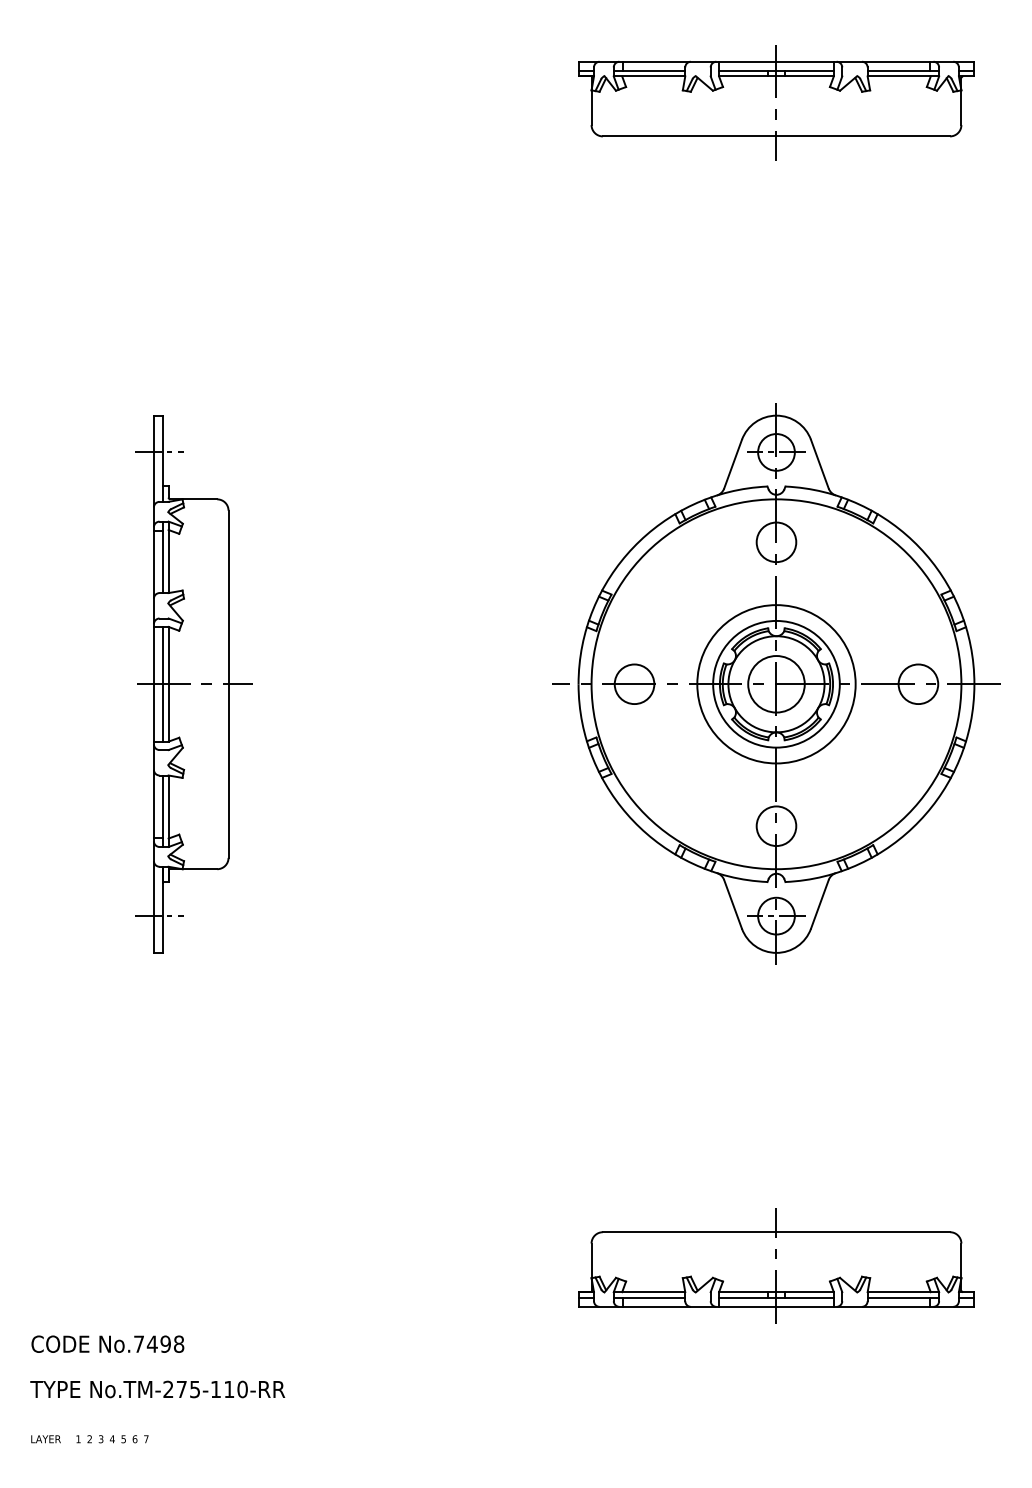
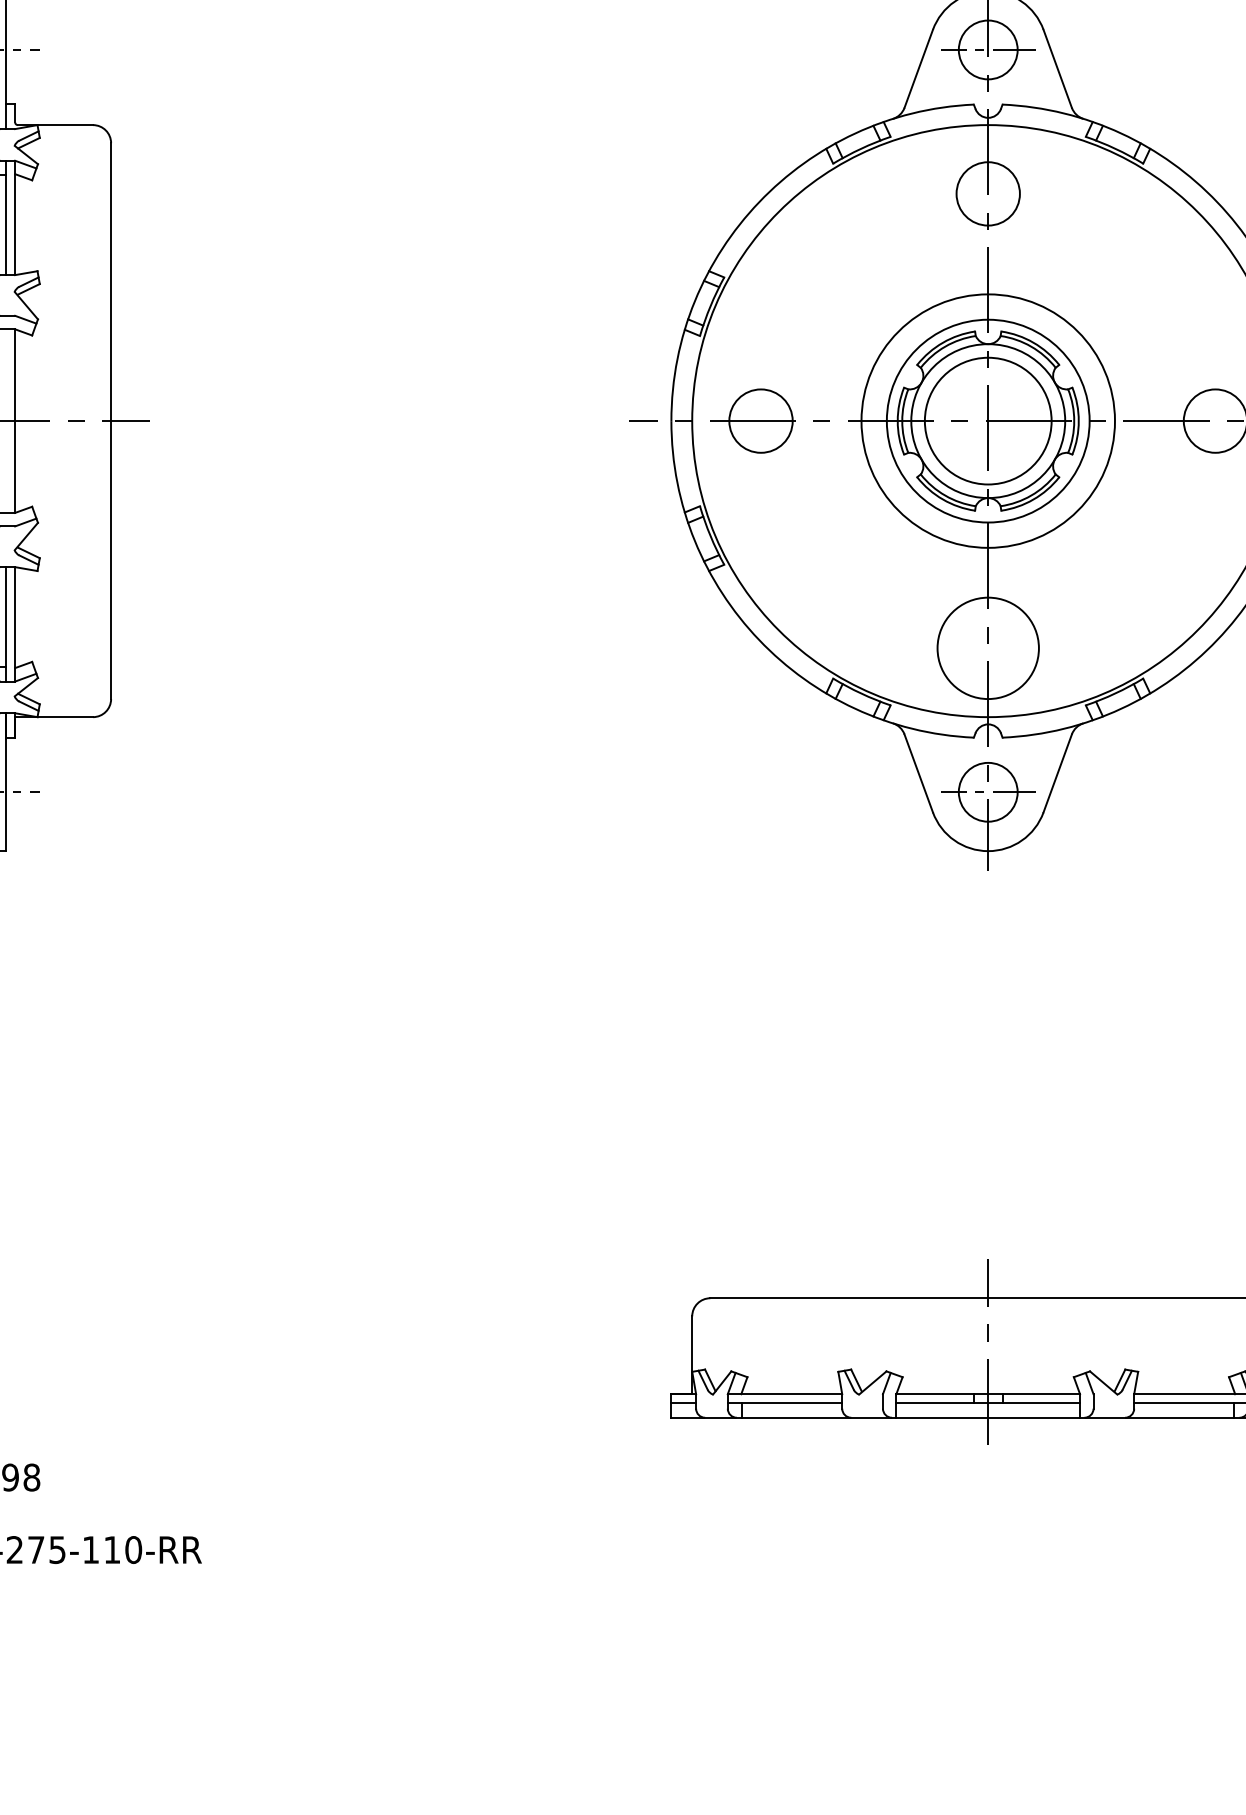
line: (162, 683) -> (5, 419), removed
circle: (776, 684) -> (988, 421), size x1.4
circle: (776, 826) -> (988, 648), size x1.6

